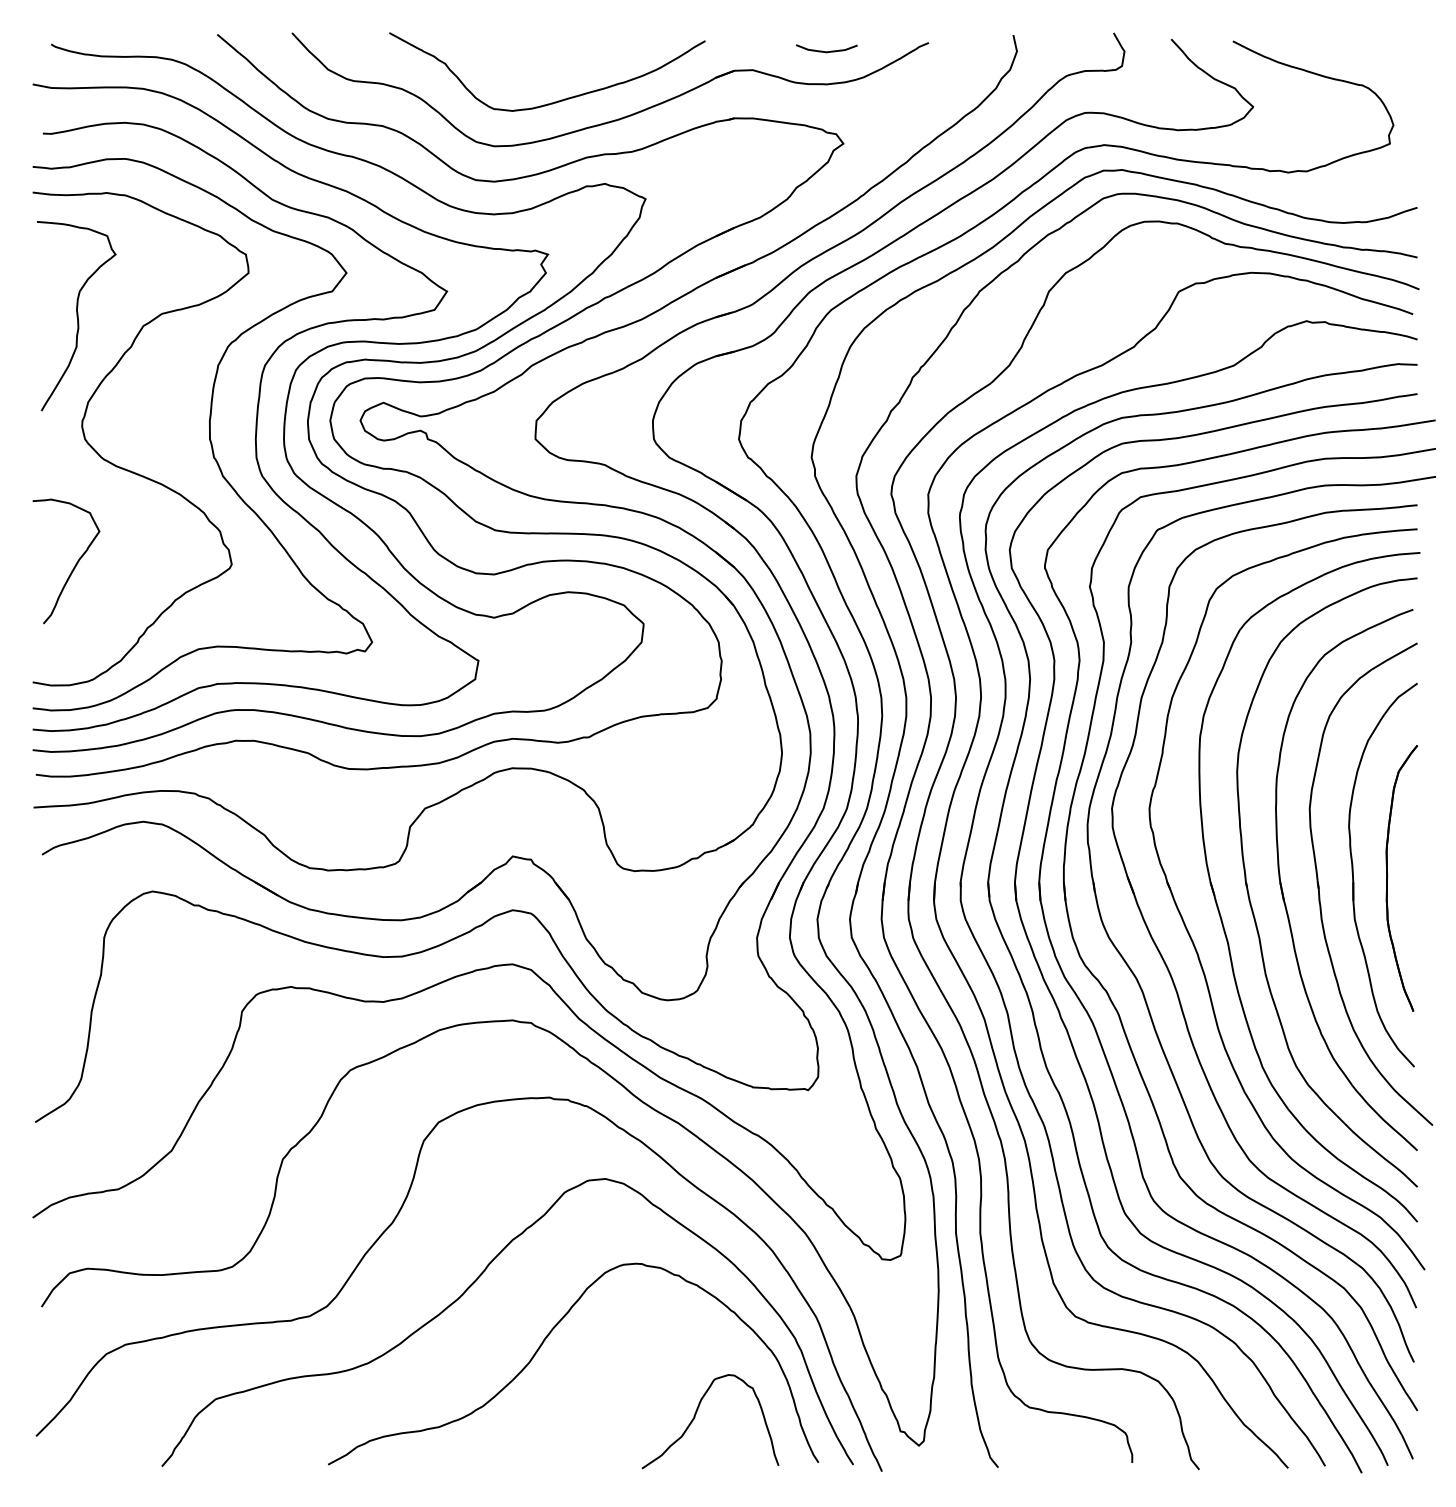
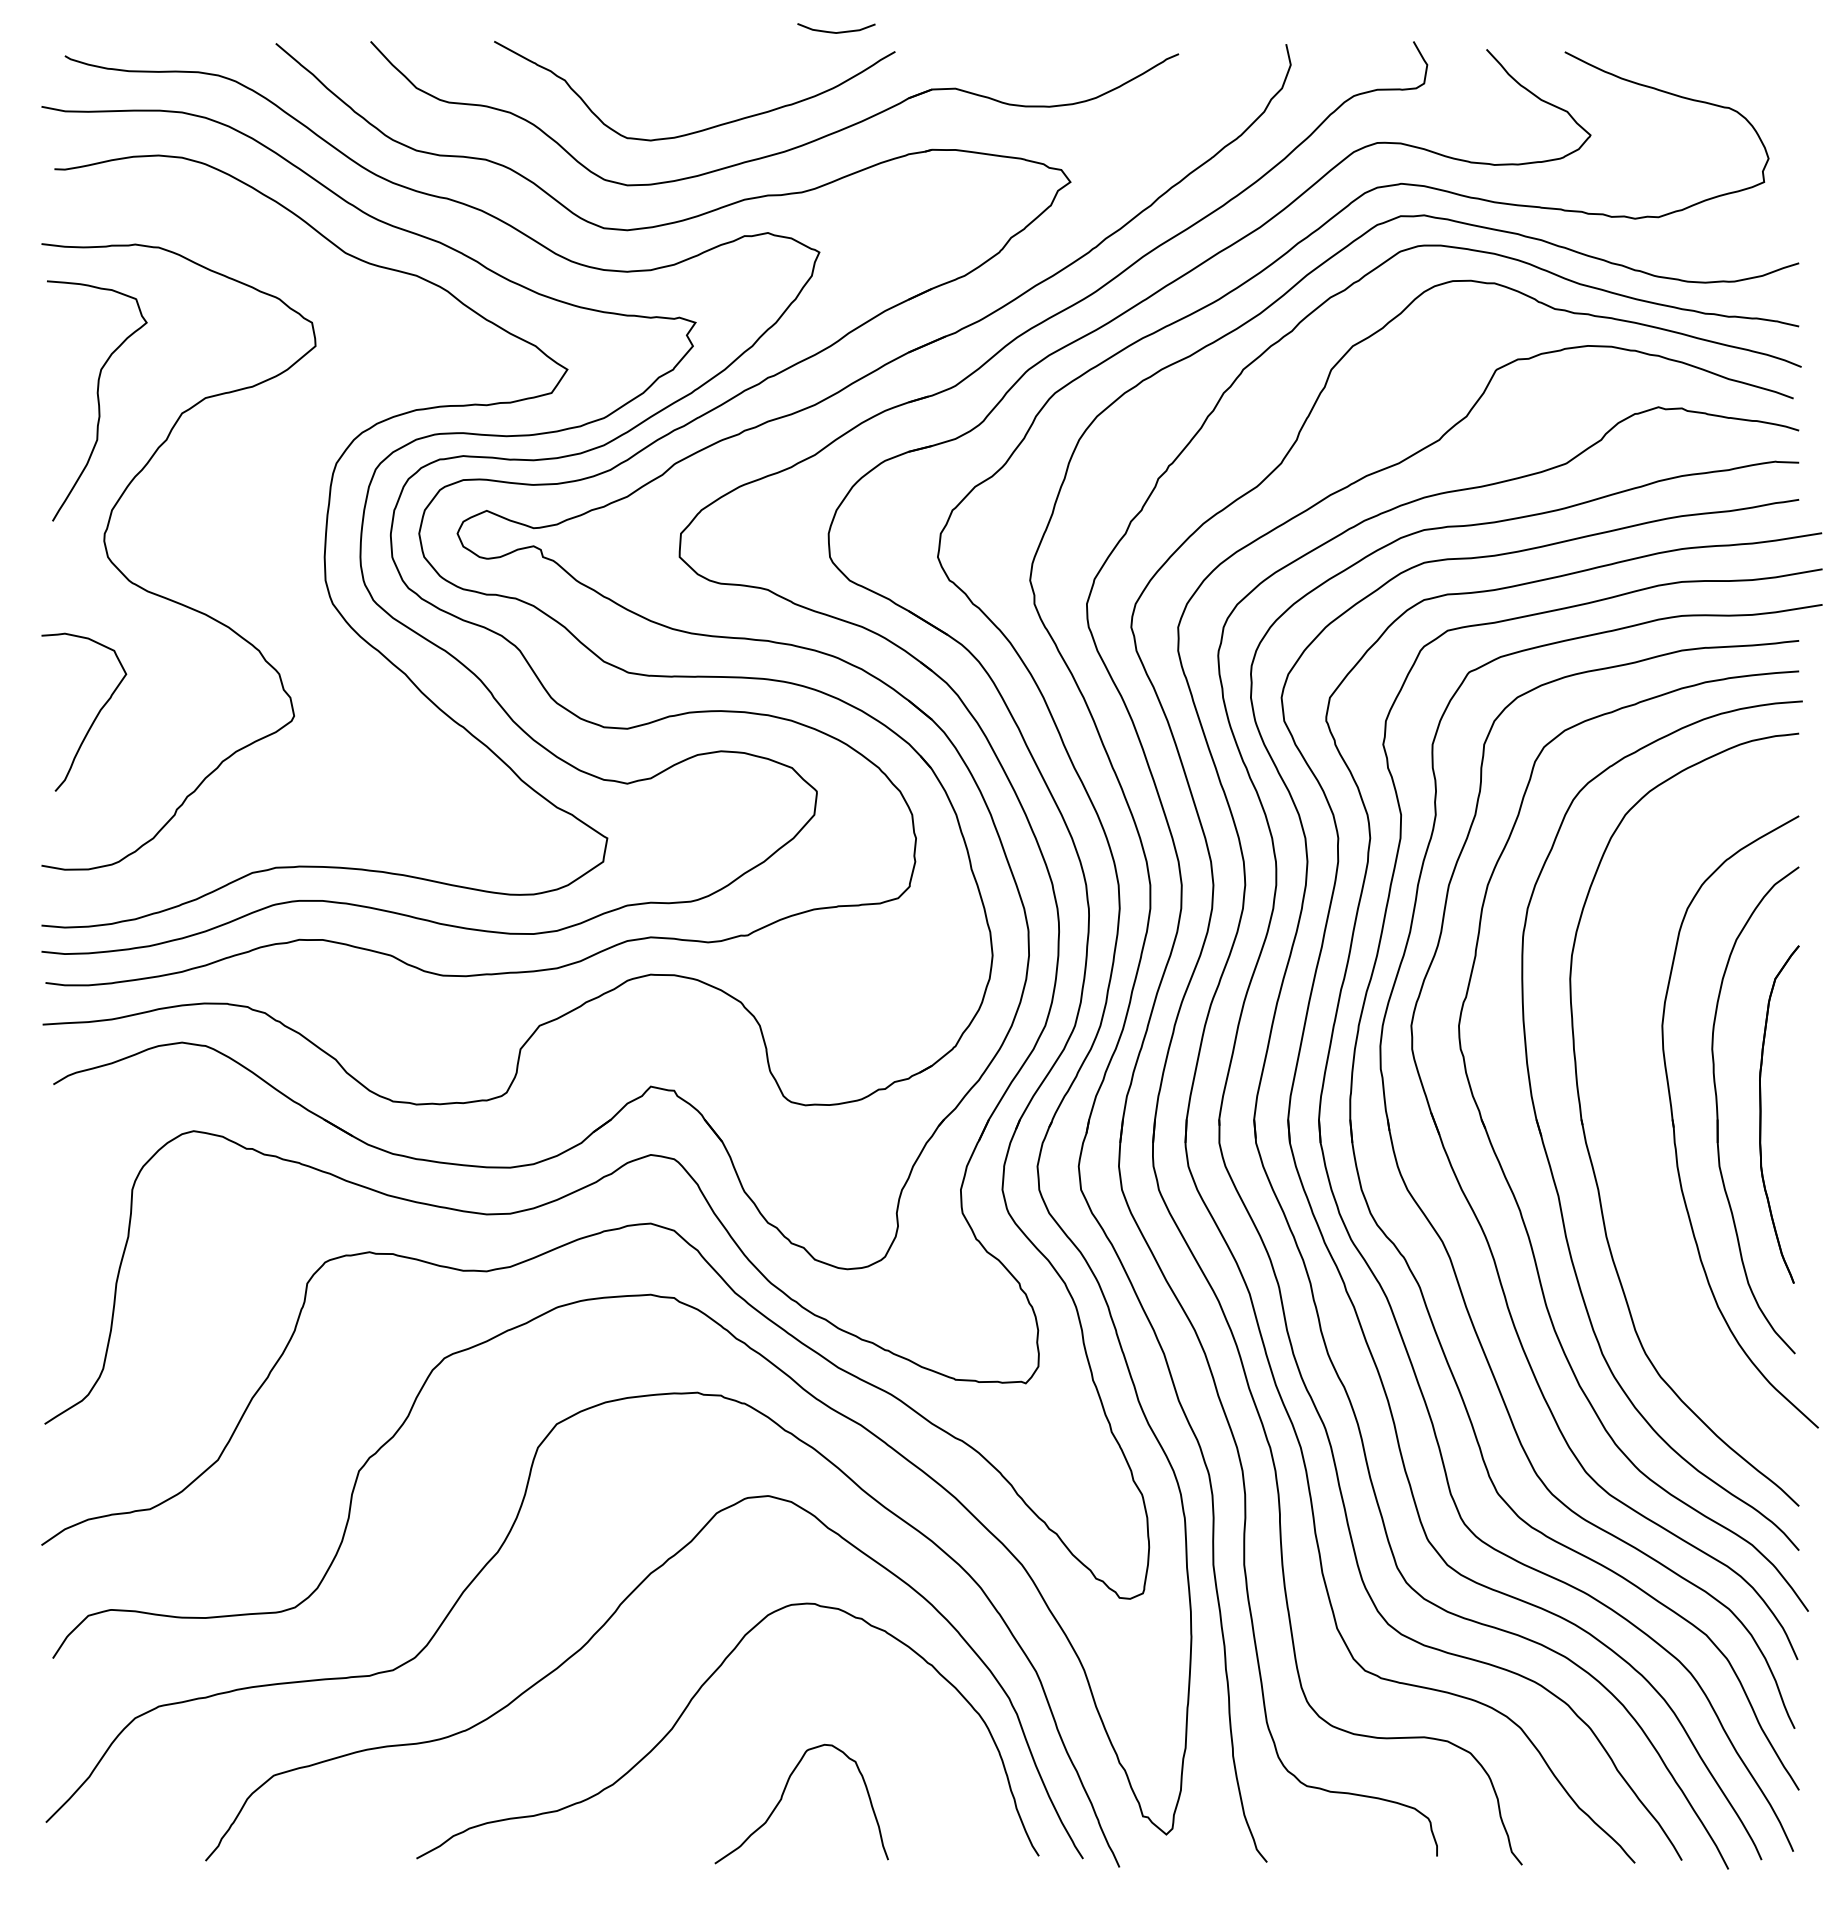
curve: (825, 51) -> (834, 31), moved
curve: (209, 434) -> (265, 551), removed
part: (1283, 890) -> (1628, 1130), removed
curve: (695, 1417) -> (782, 1798), moved

